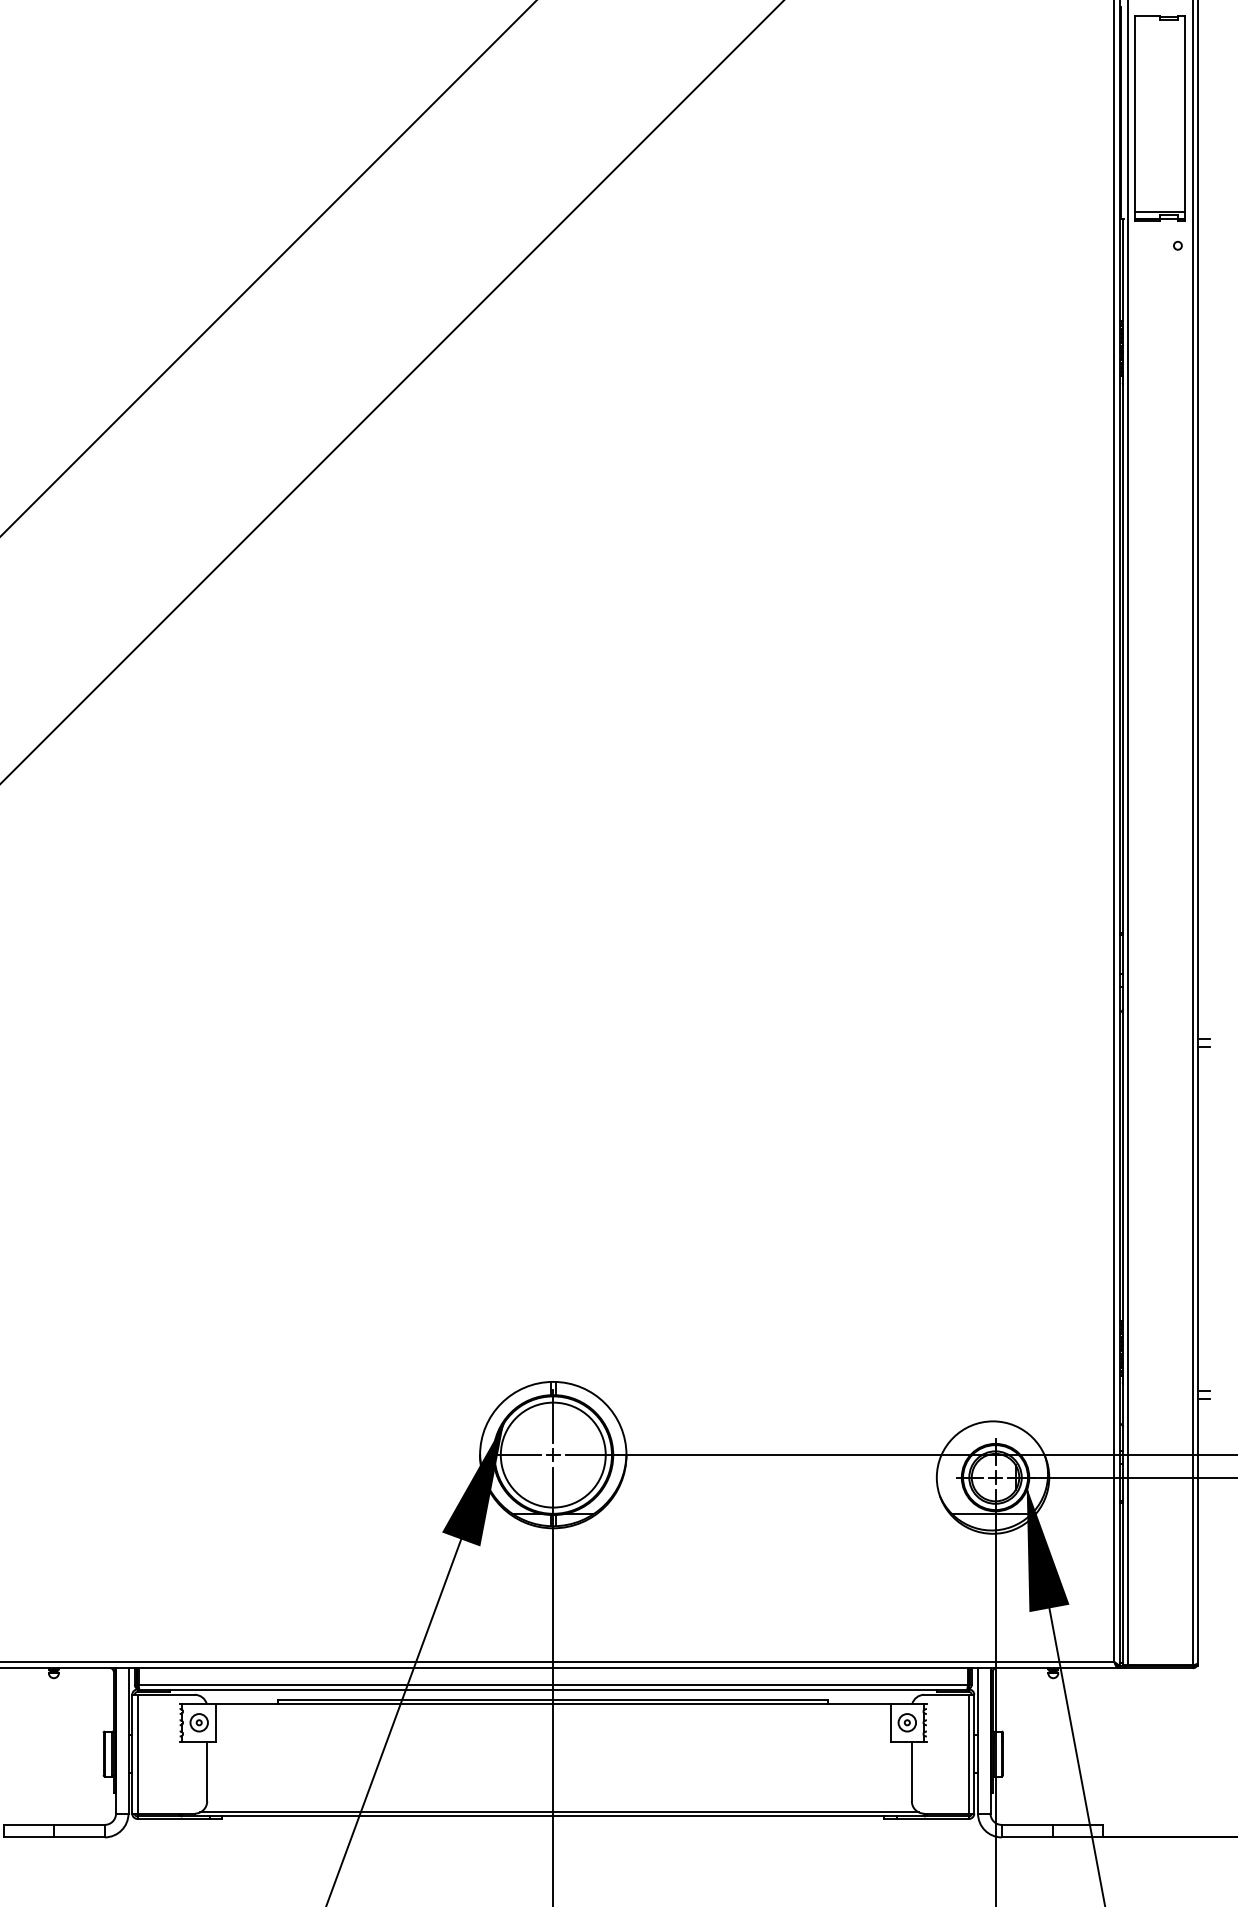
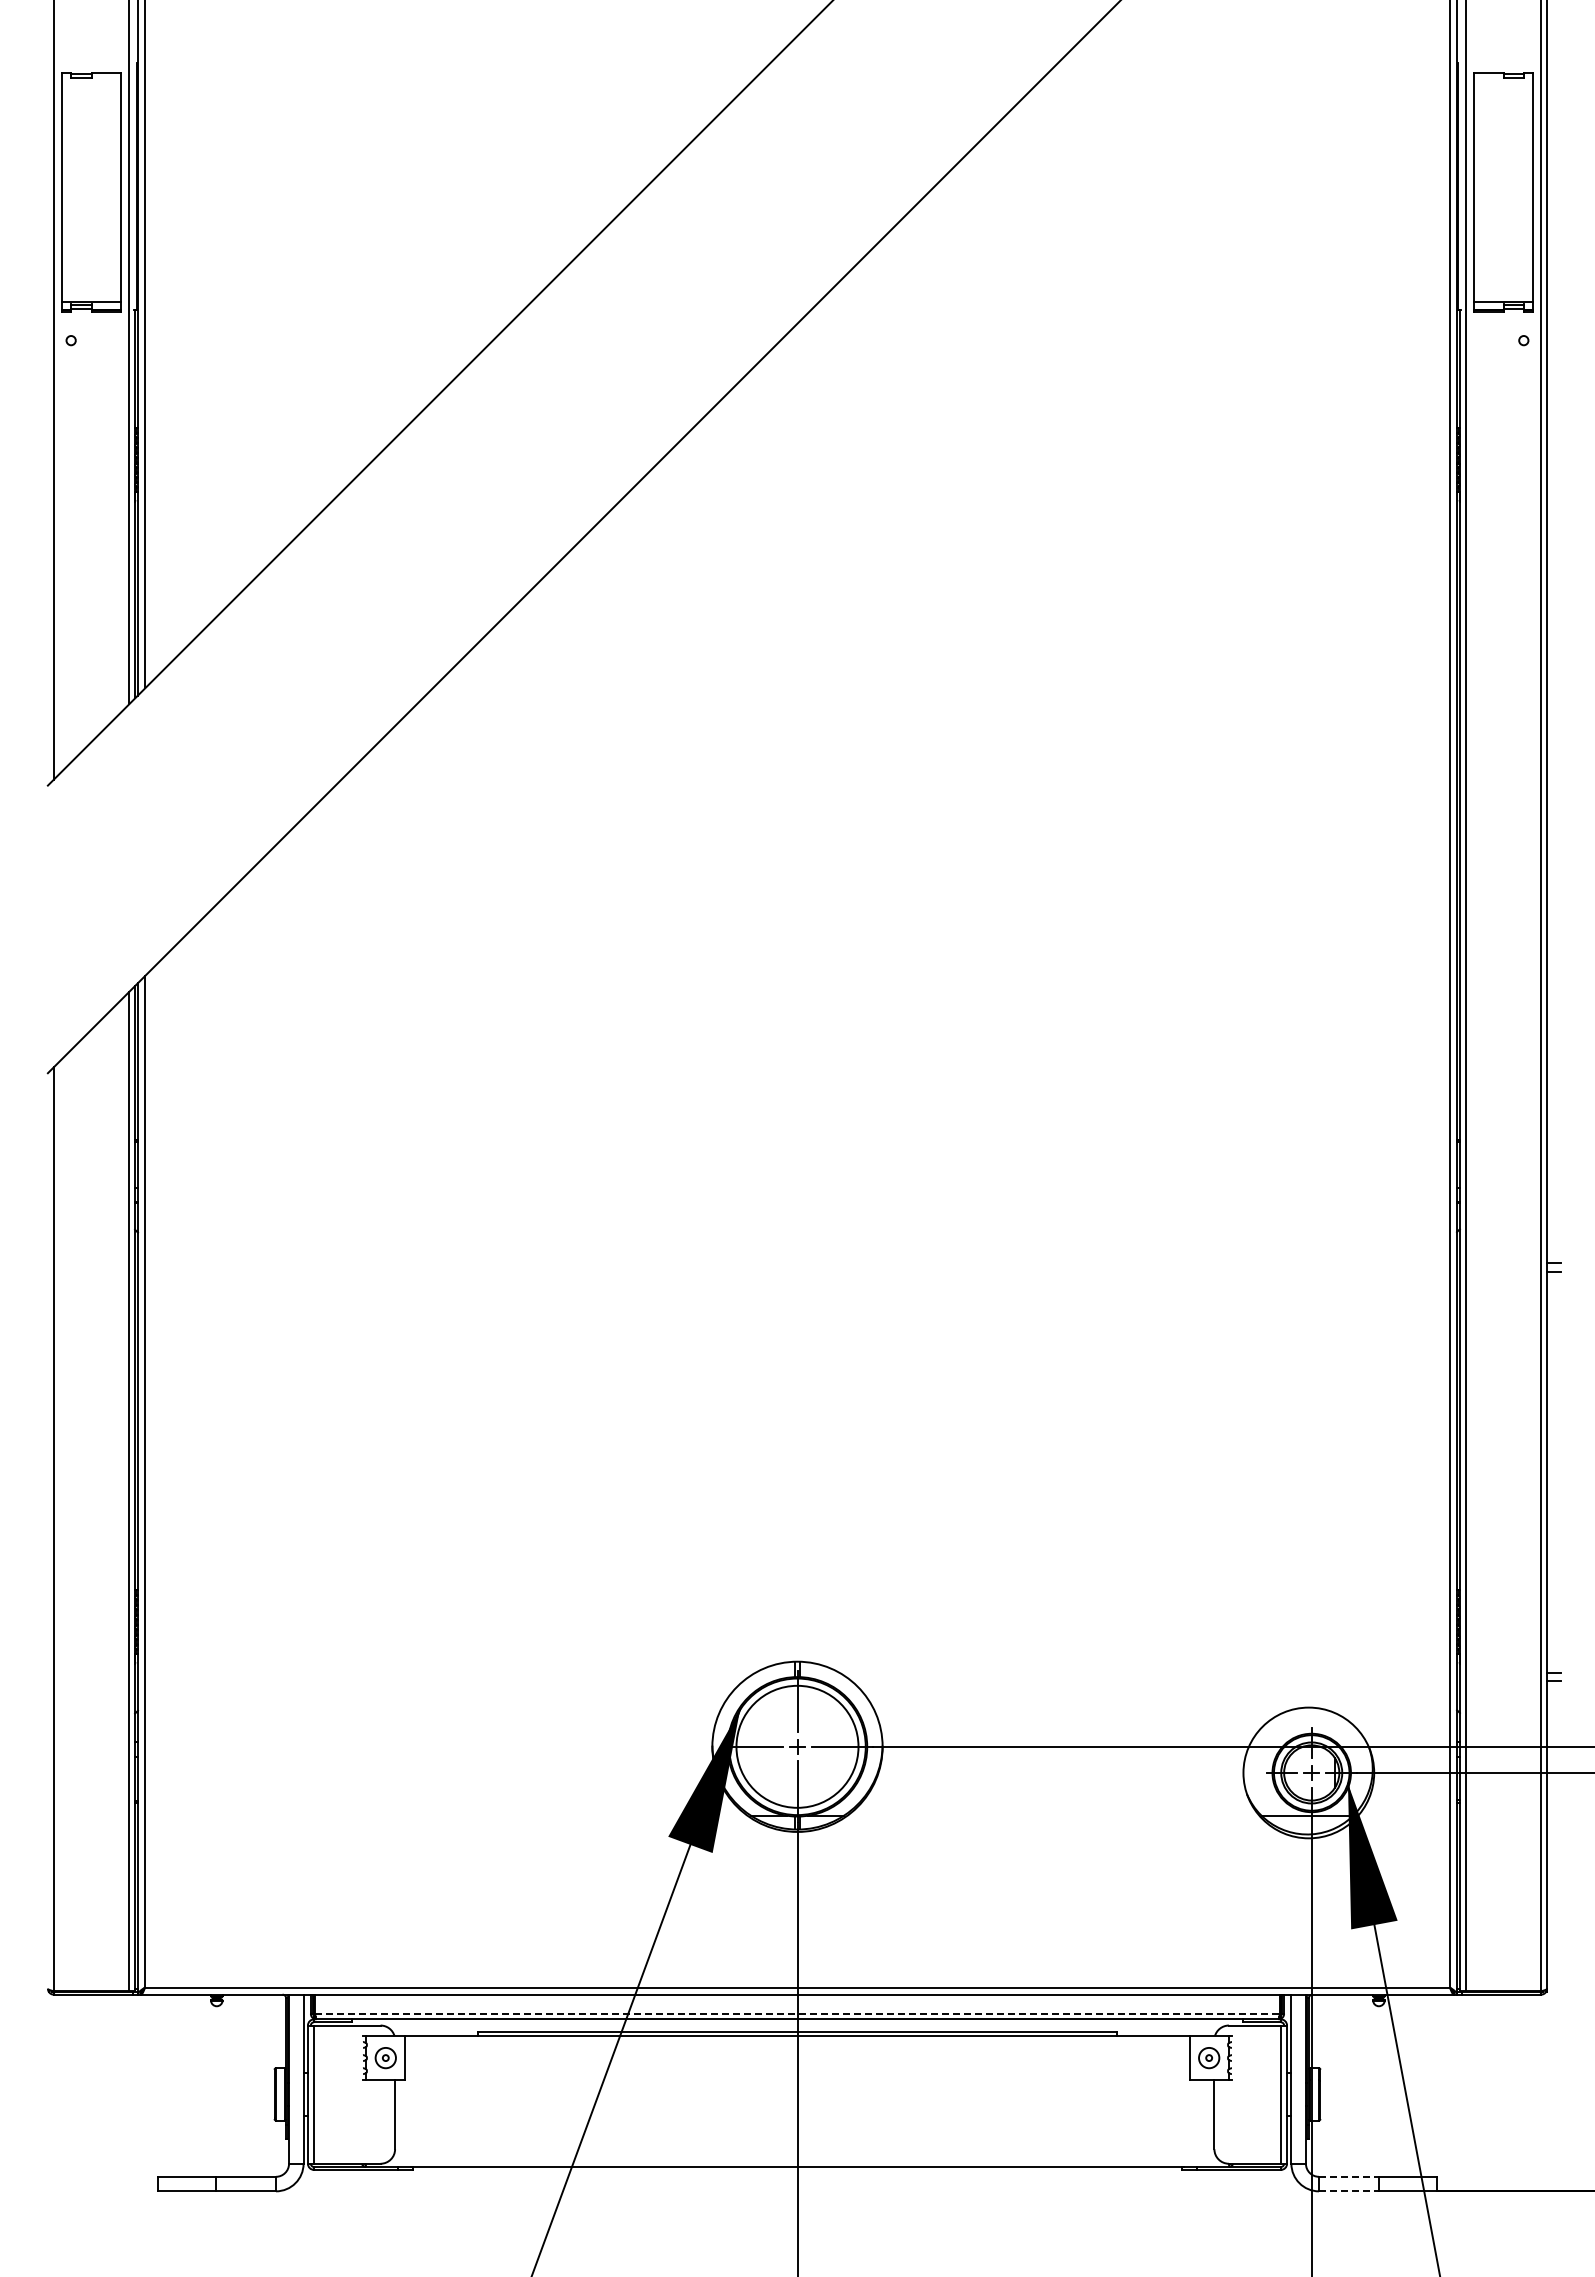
line: (553, 1684) -> (797, 2013), solid -> dashed
line: (559, 1812) -> (804, 2162), removed
line: (1027, 1824) -> (1348, 2176), solid -> dashed
line: (1027, 1837) -> (1348, 2191), solid -> dashed

